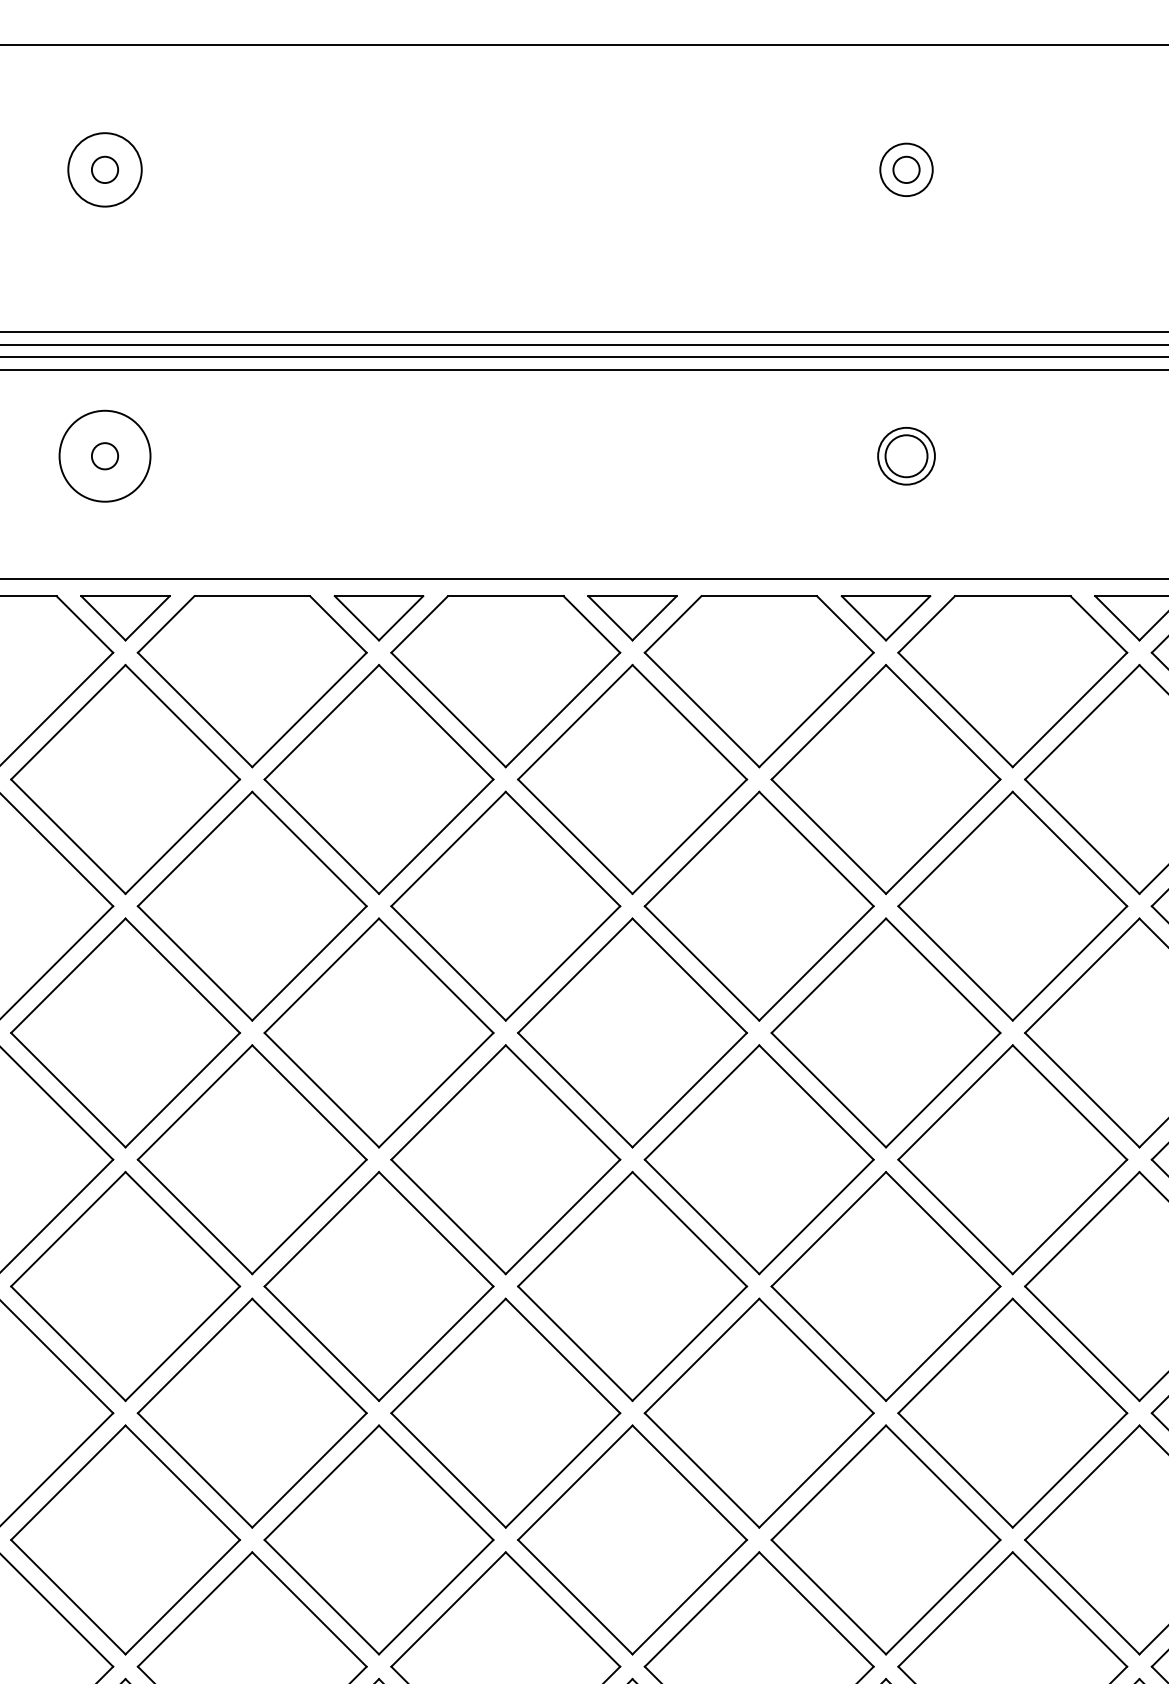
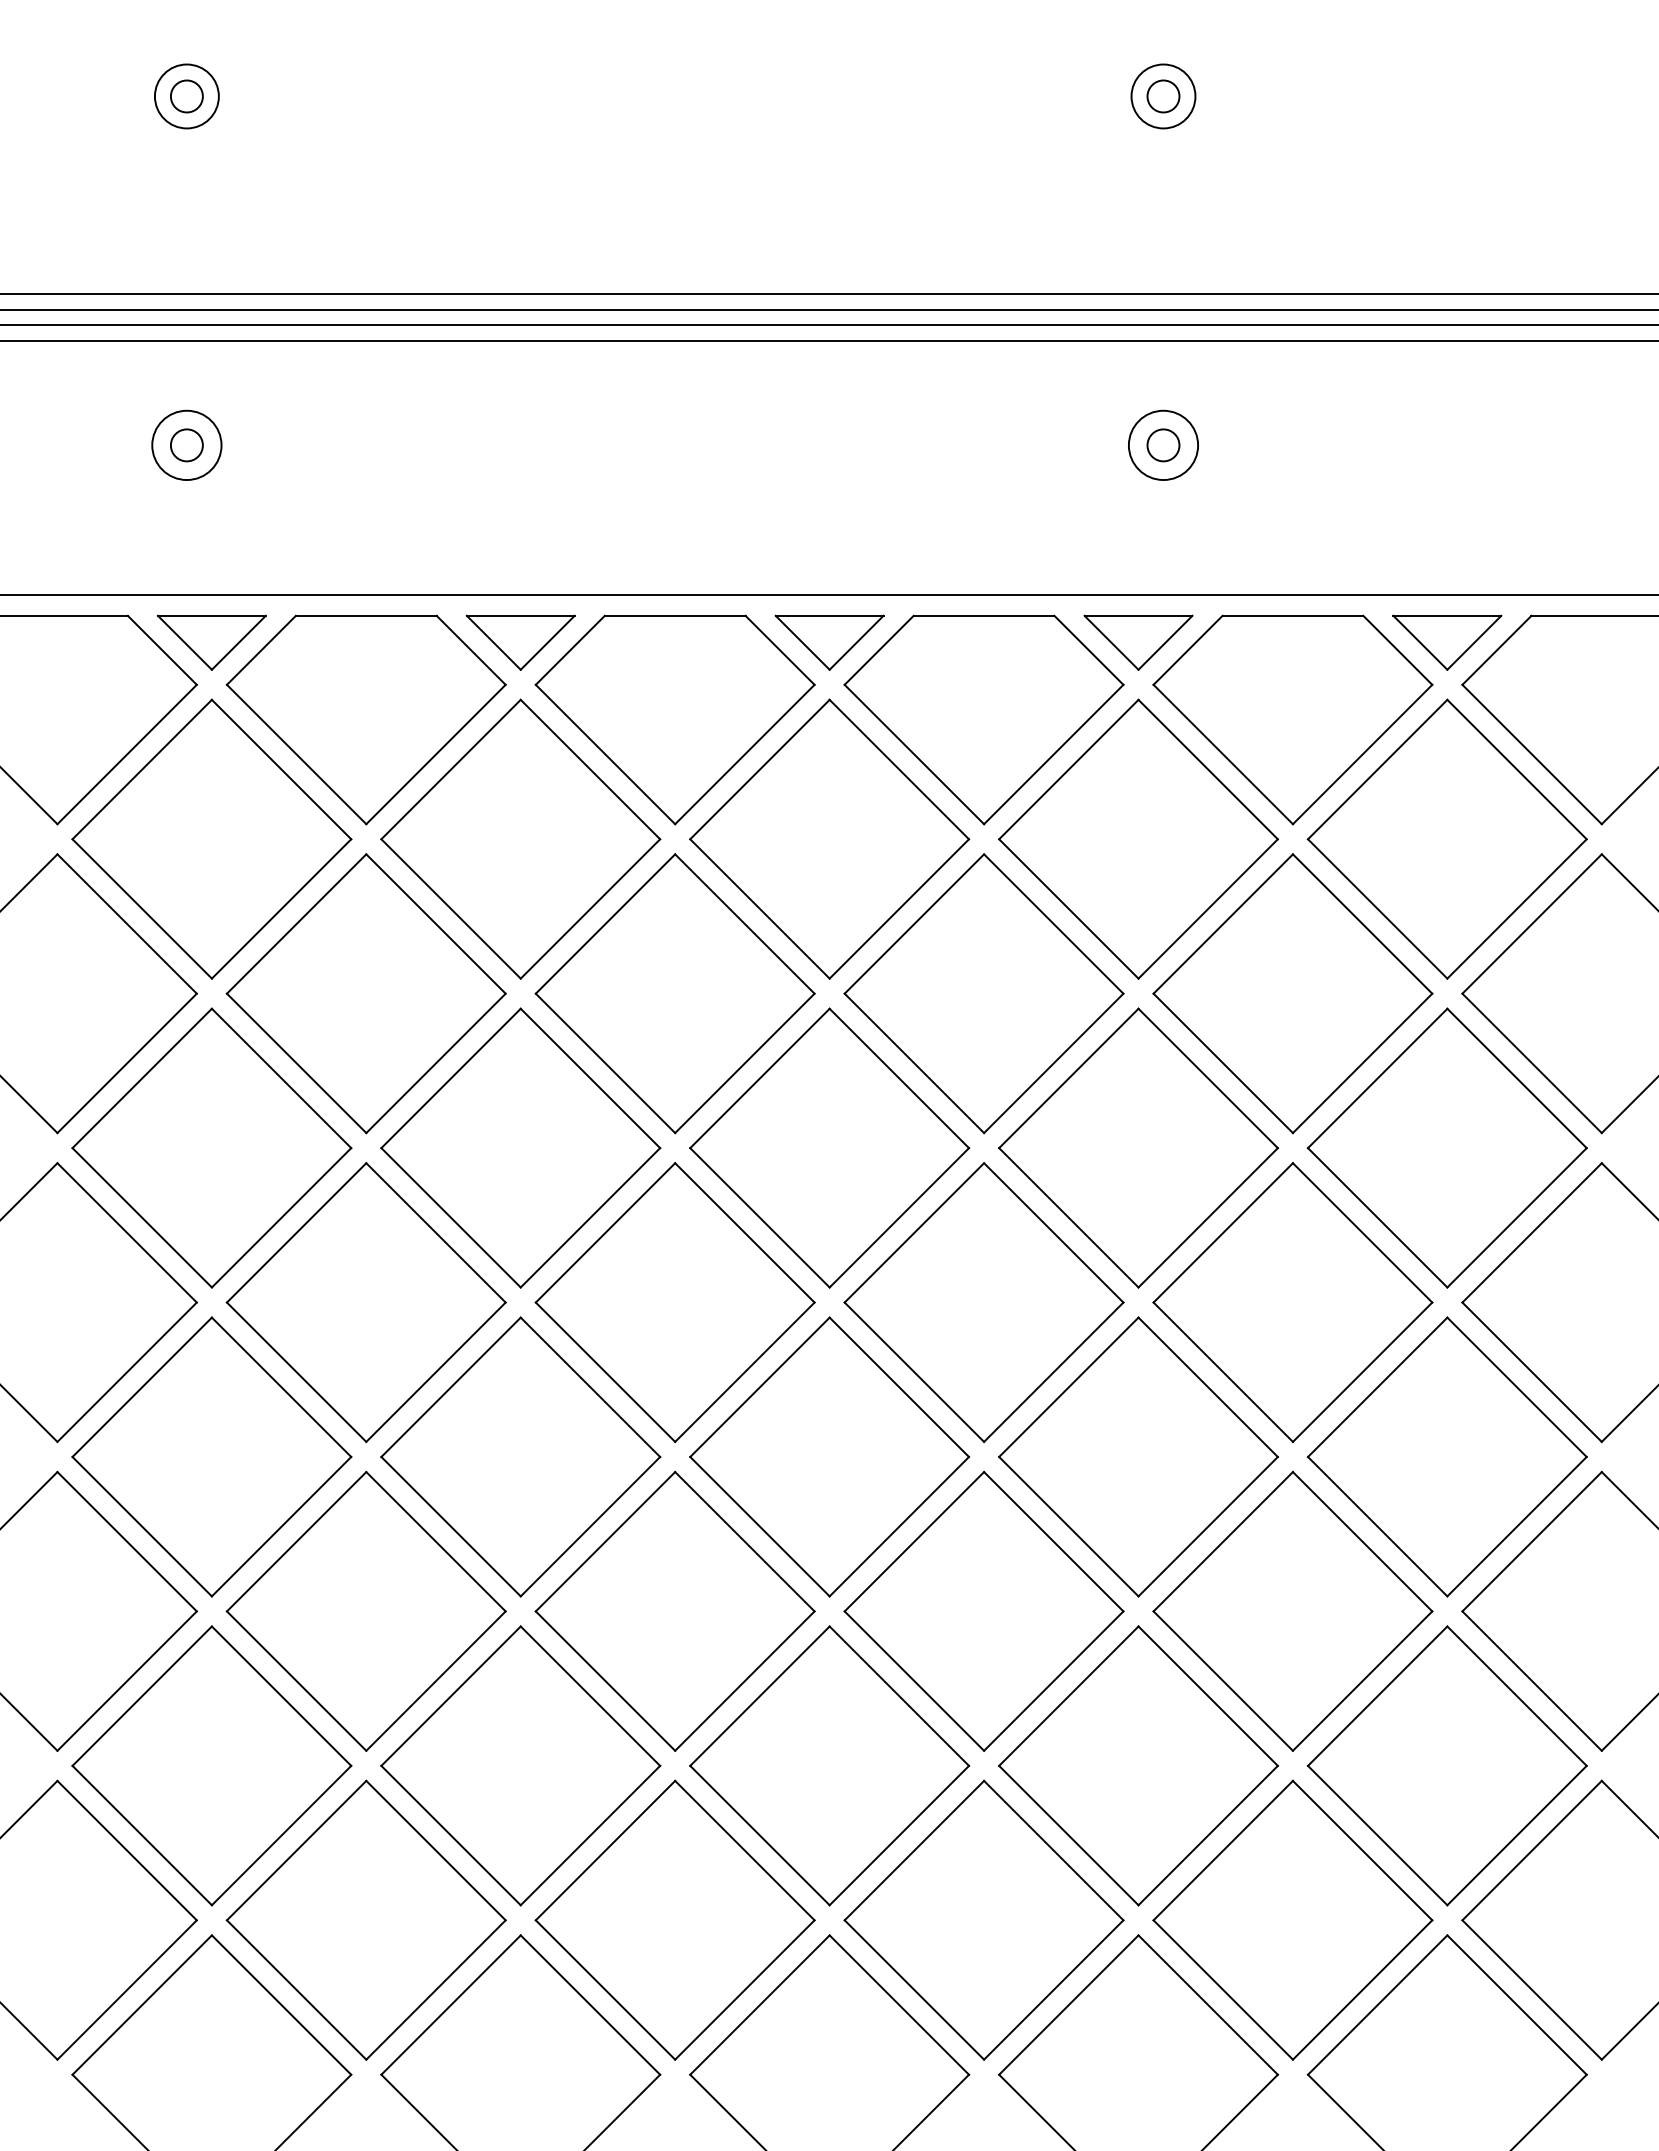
circle: (104, 169) -> (186, 96), size x0.71
circle: (104, 456) -> (186, 445), size x0.62
circle: (906, 456) -> (1163, 445), size x0.62

